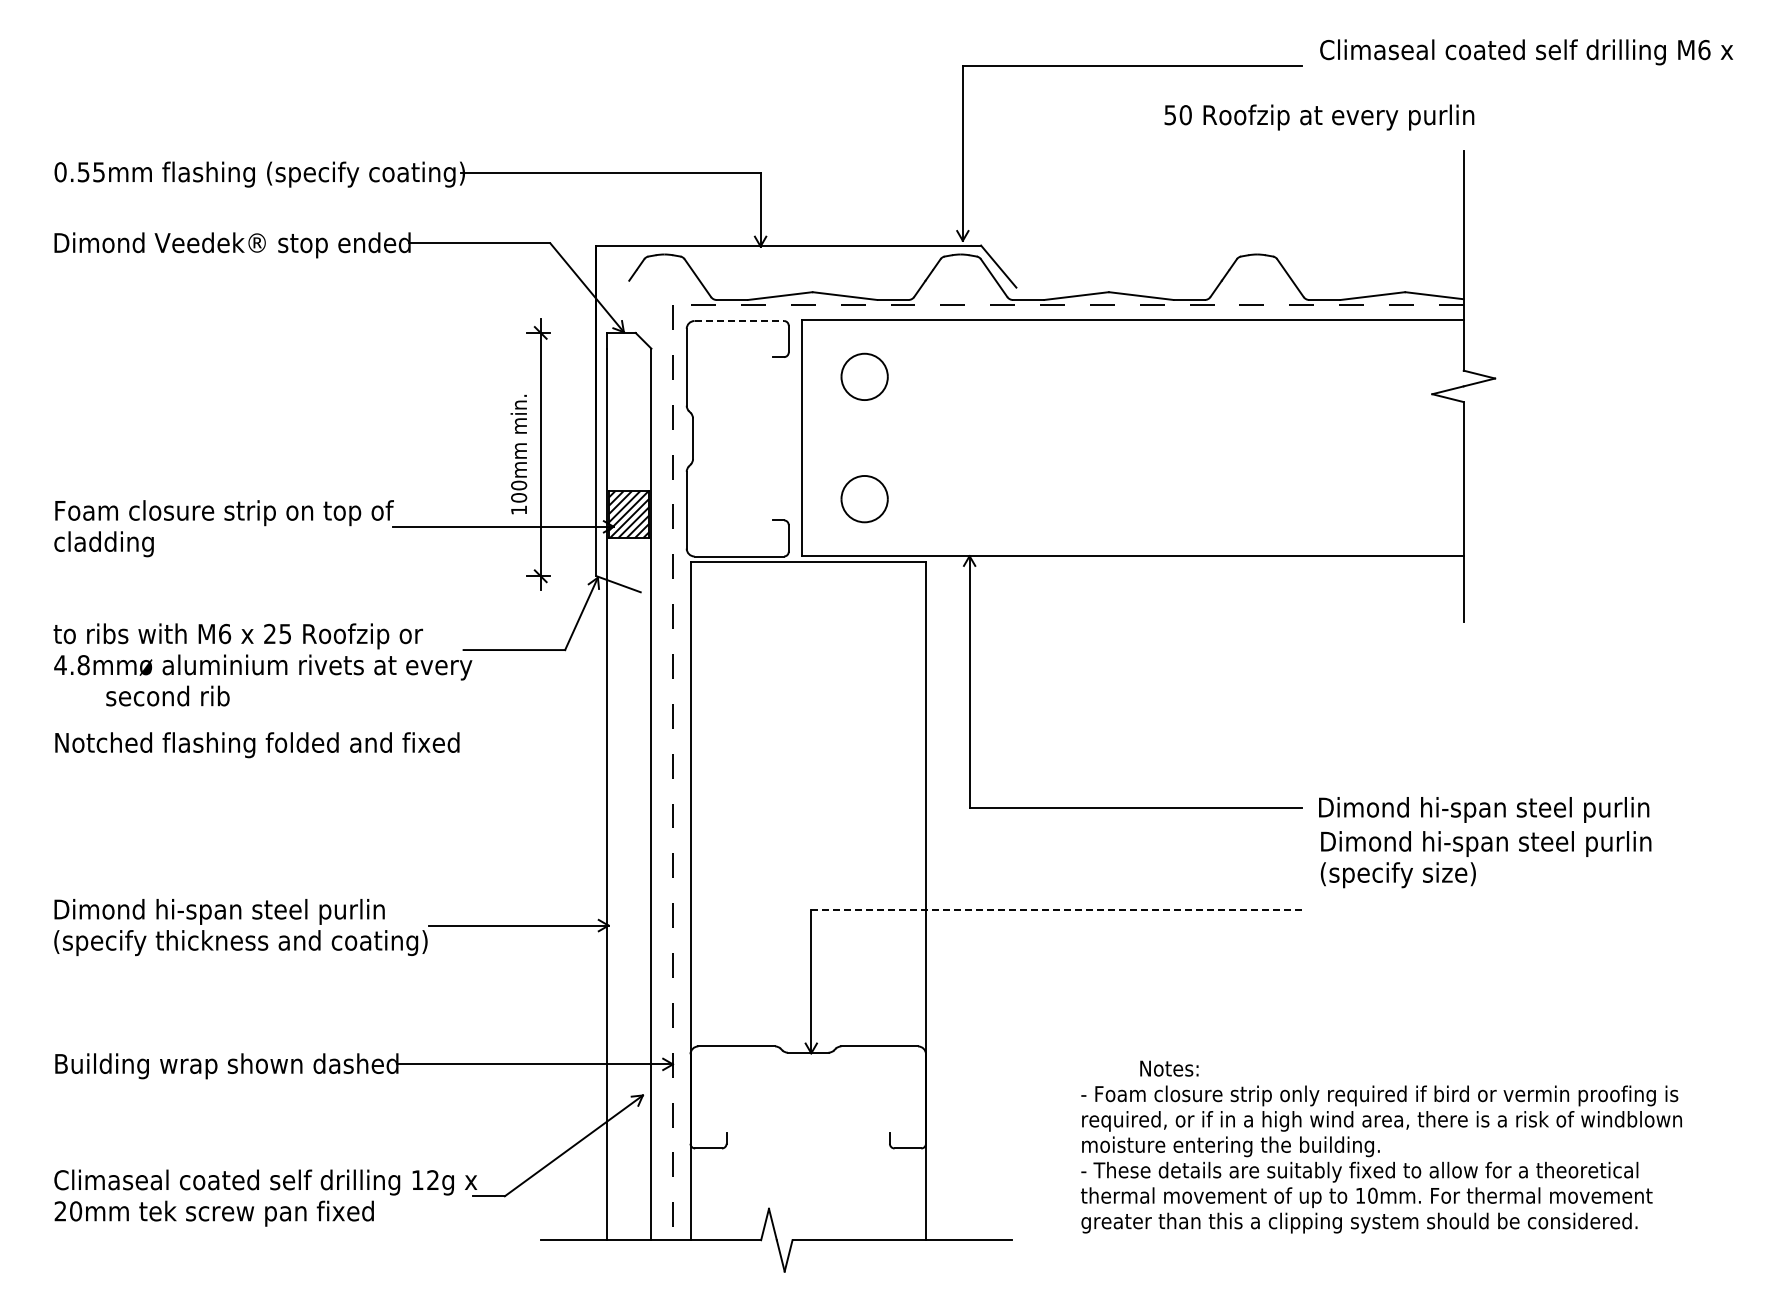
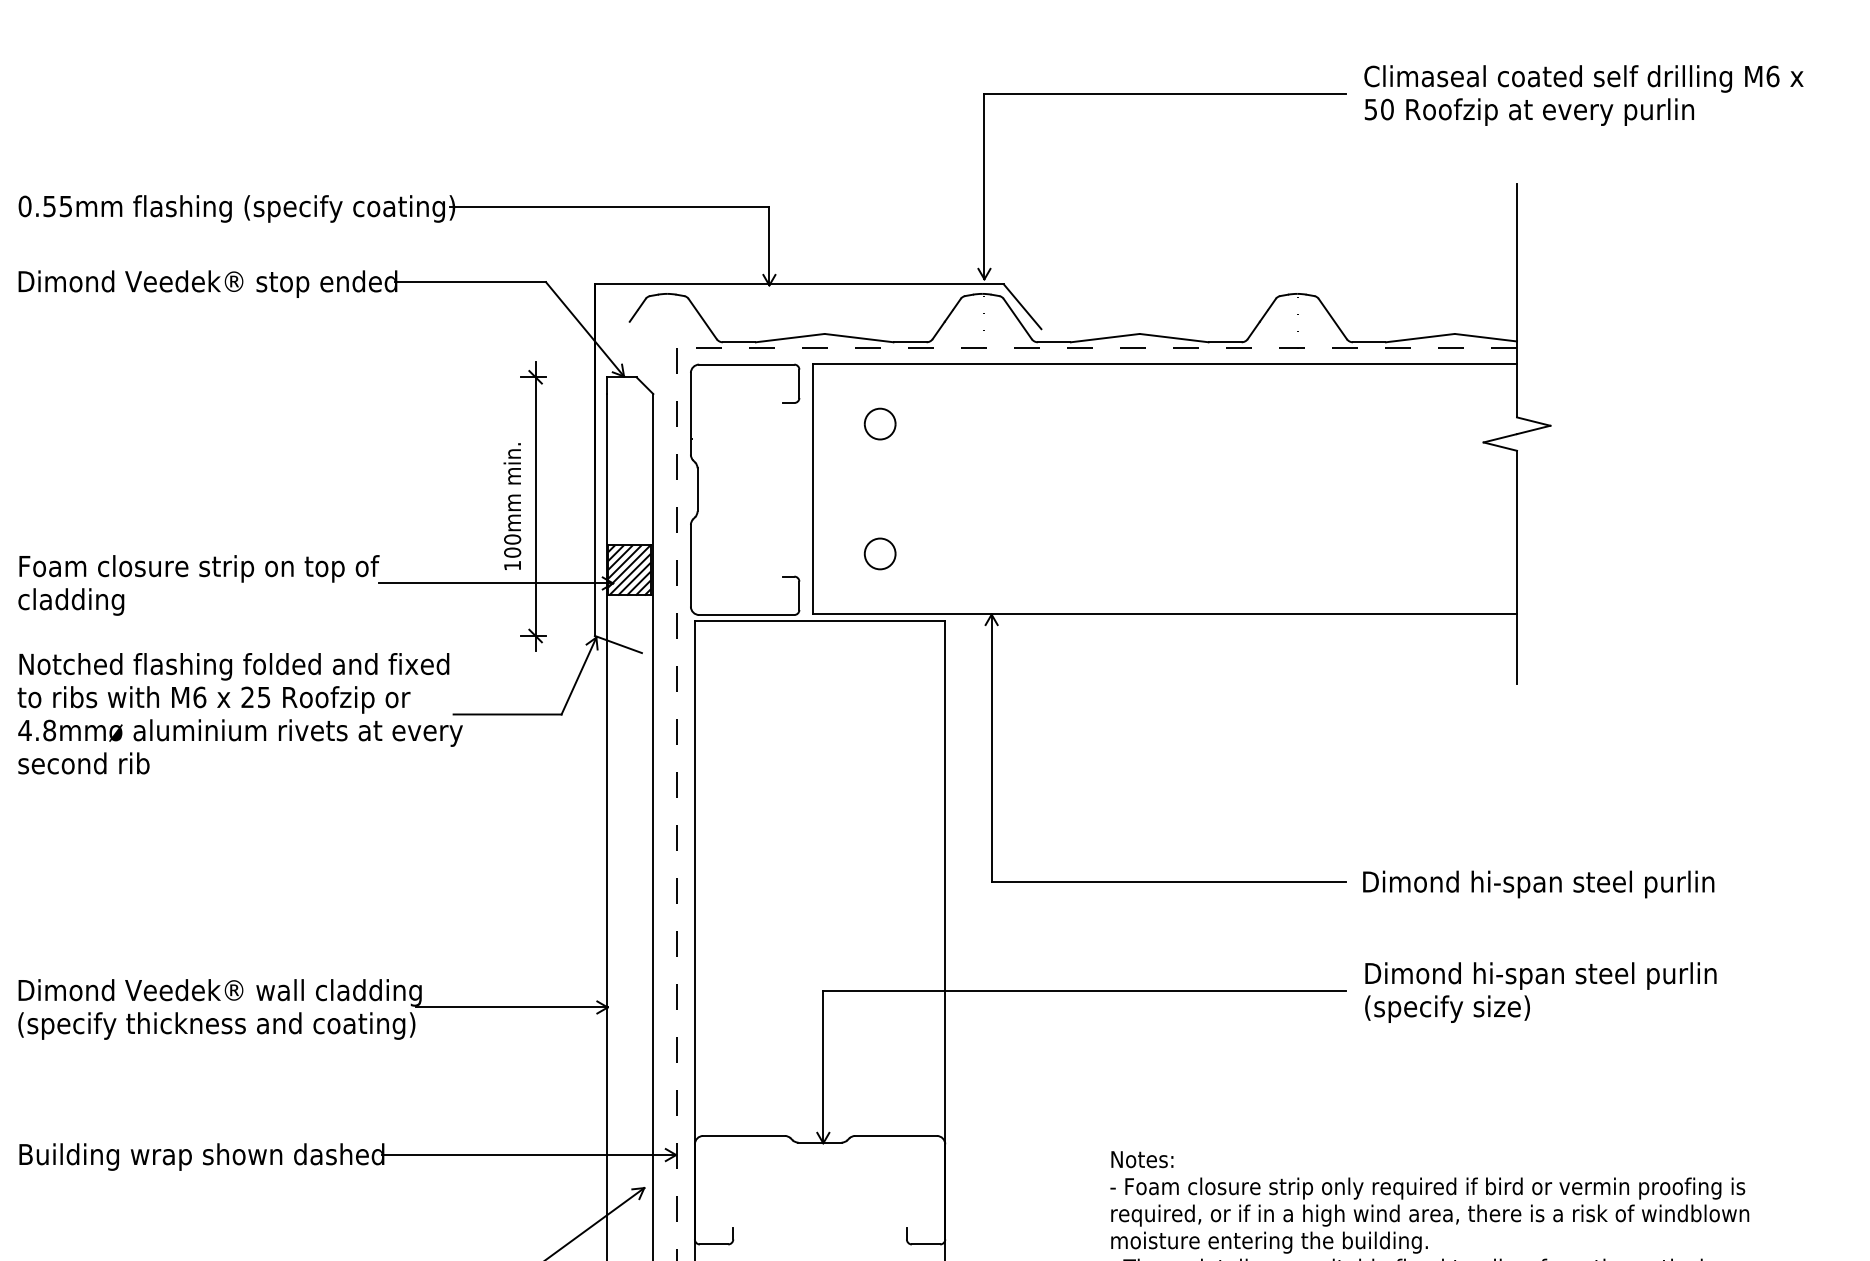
text: (1319, 117) -> (1529, 112), moved
line: (739, 321) -> (746, 365), dashed -> solid
part: (864, 376) -> (879, 423), size x0.62
part: (864, 498) -> (879, 553), size x0.62
text: (167, 695) -> (83, 762), moved
text: (257, 745) -> (234, 667), moved
text: (1485, 859) -> (1540, 992), moved
line: (1056, 909) -> (1084, 990), dashed -> solid
text: (293, 911) -> (272, 992), Dimond hi-span steel purlin -> Dimond Veedek® wall cladding
text: (1169, 1068) -> (1142, 1159), moved

